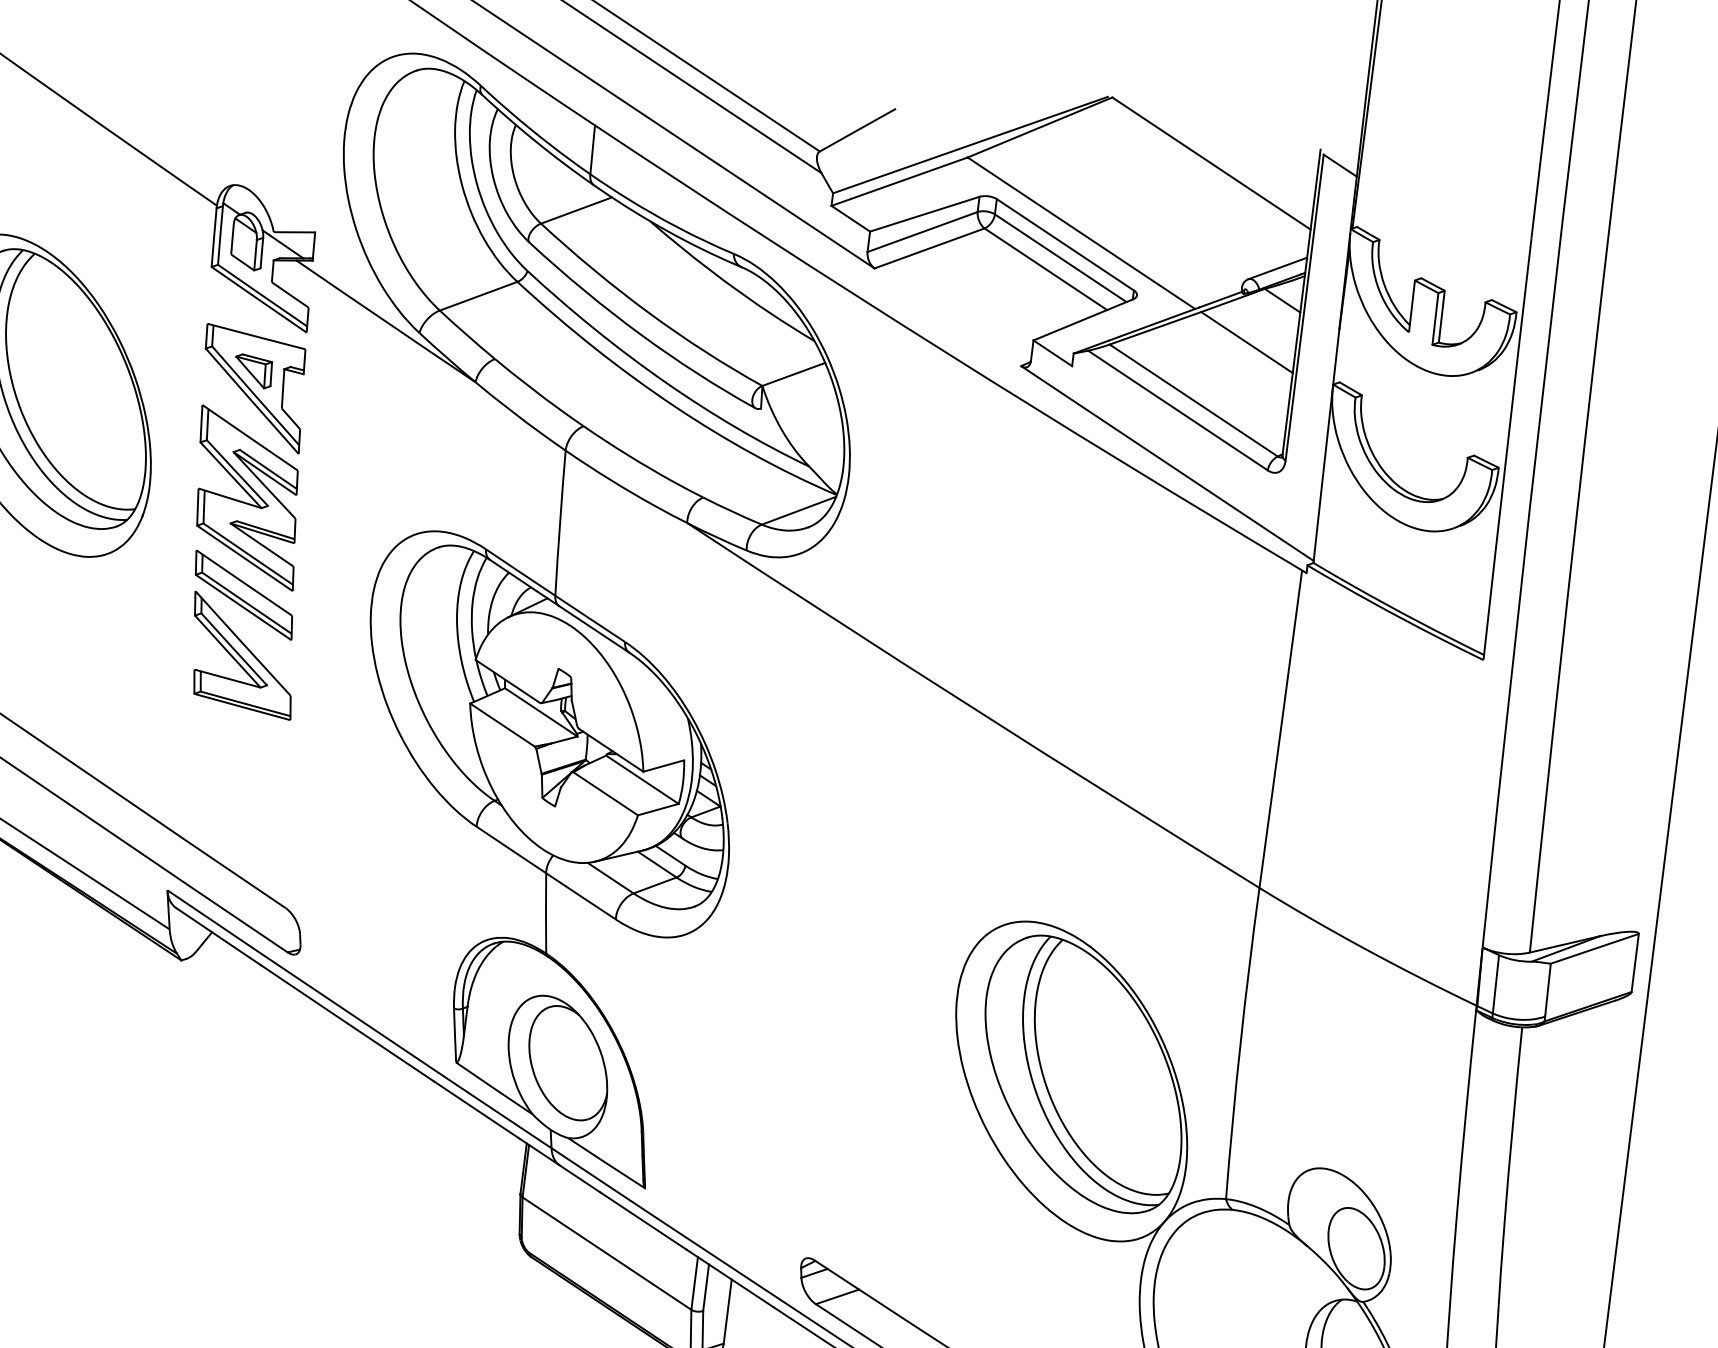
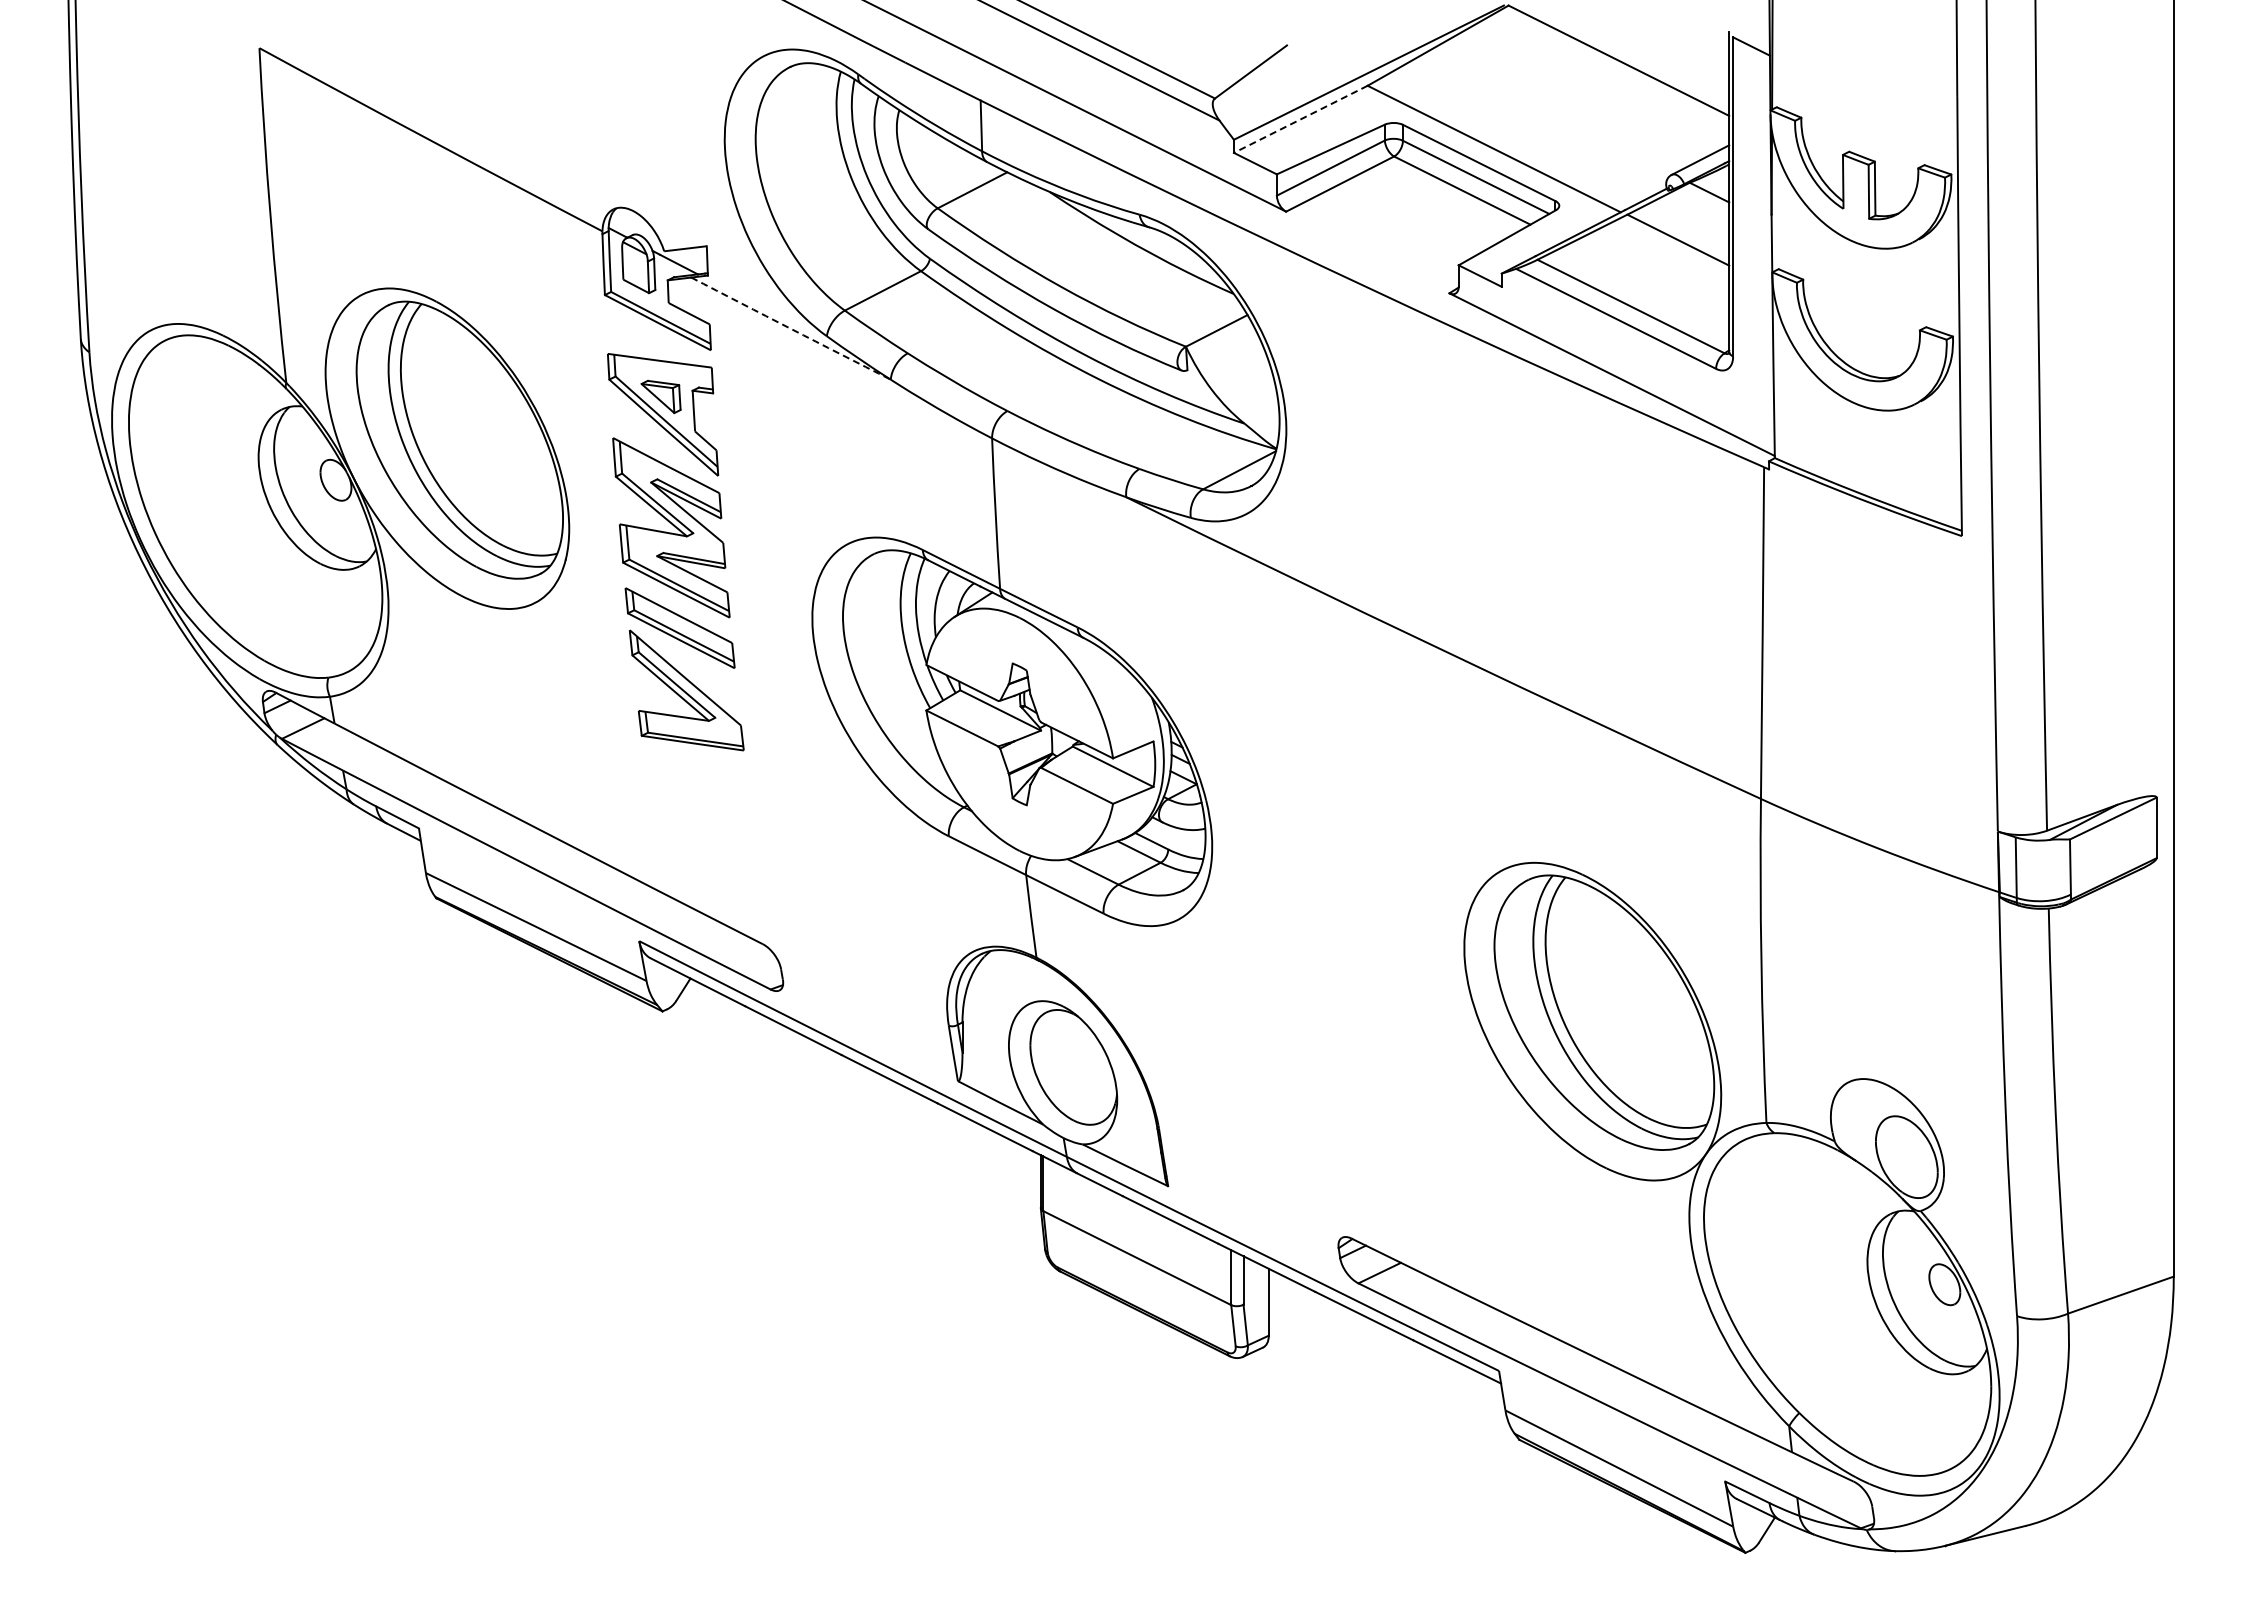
line: (899, 181) -> (1300, 119), solid -> dashed
arc: (385, 321) -> (790, 328), solid -> dashed

